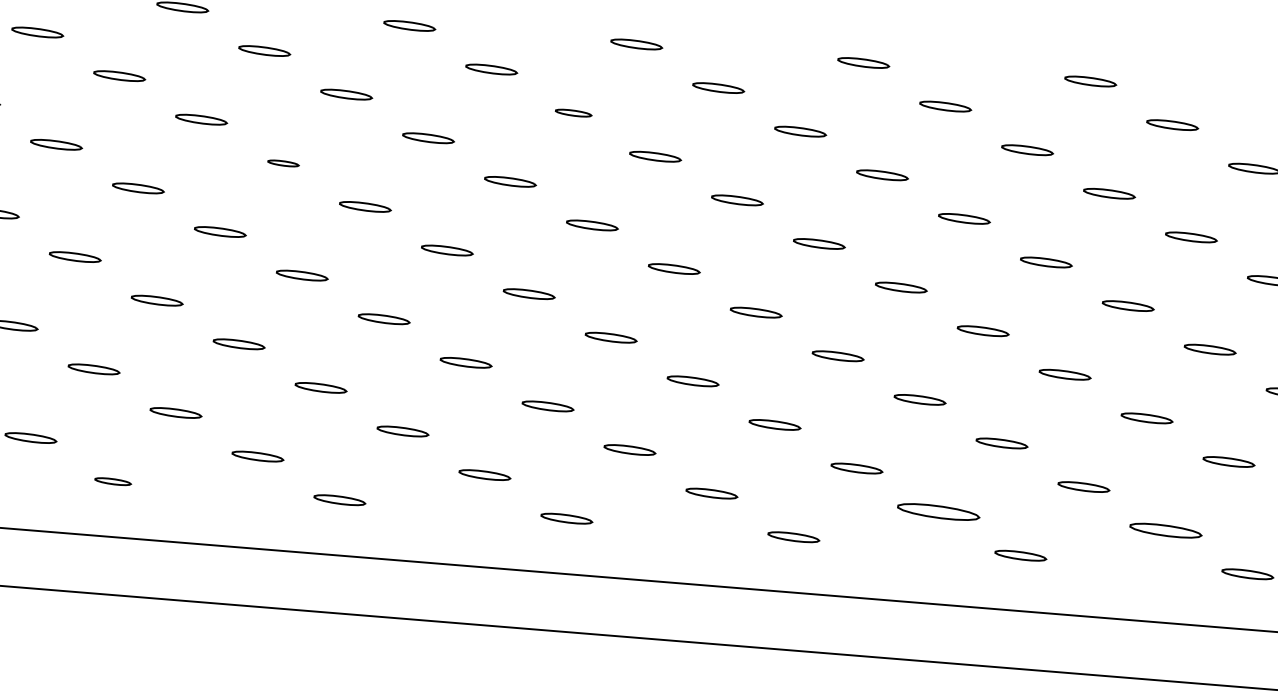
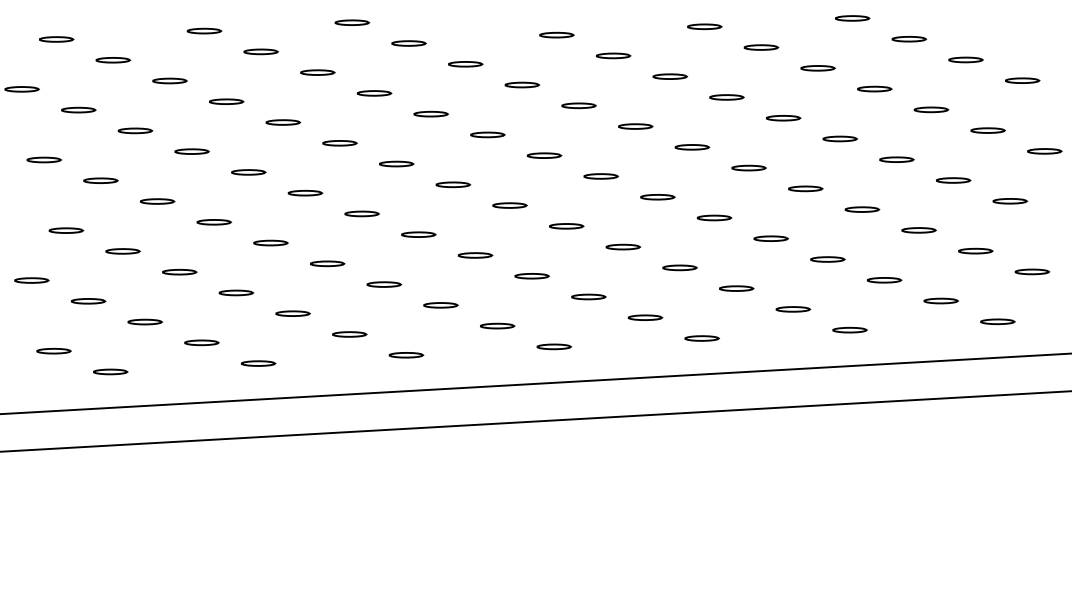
part: (573, 112) -> (522, 84), size x1.43
part: (282, 163) -> (339, 143), size x1.67
part: (112, 481) -> (258, 363), size x1.43
part: (939, 512) -> (793, 309), size x0.62
part: (1164, 529) -> (940, 300), size x0.71

